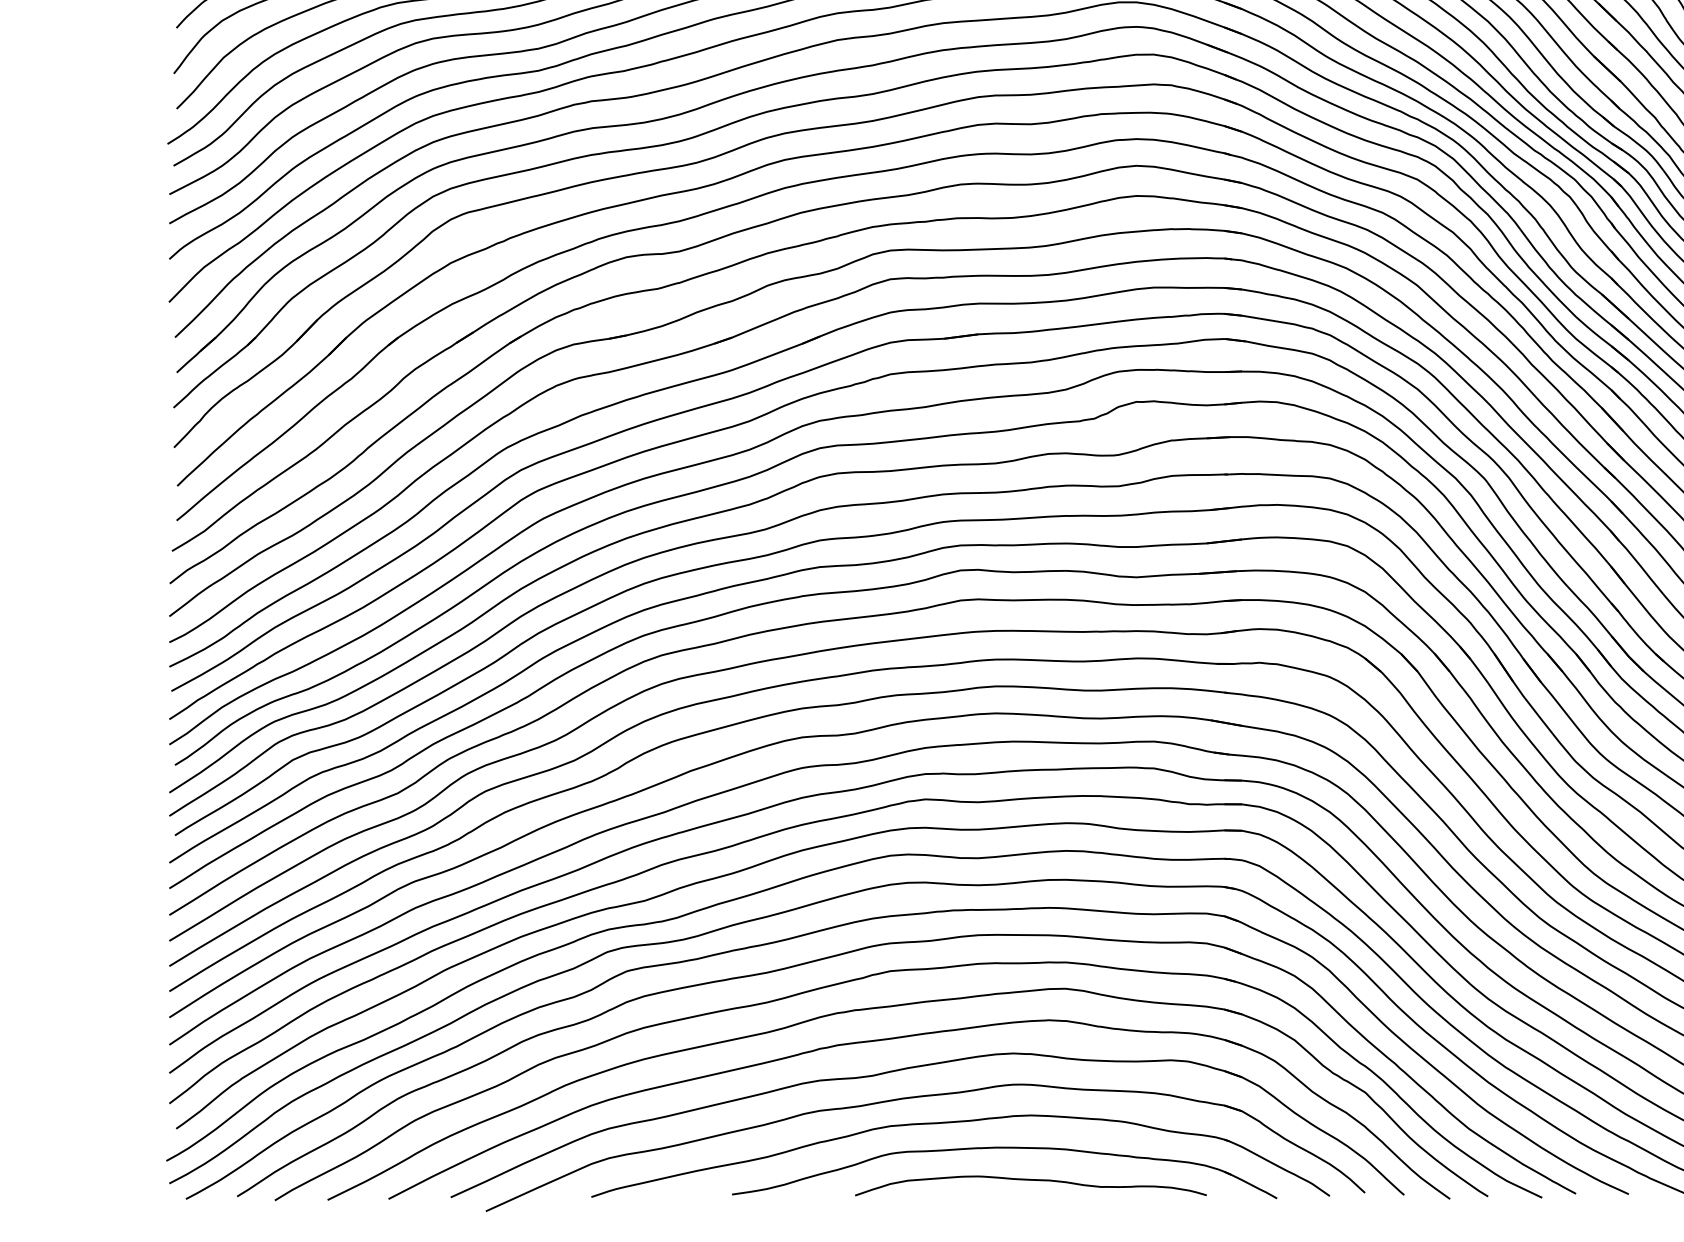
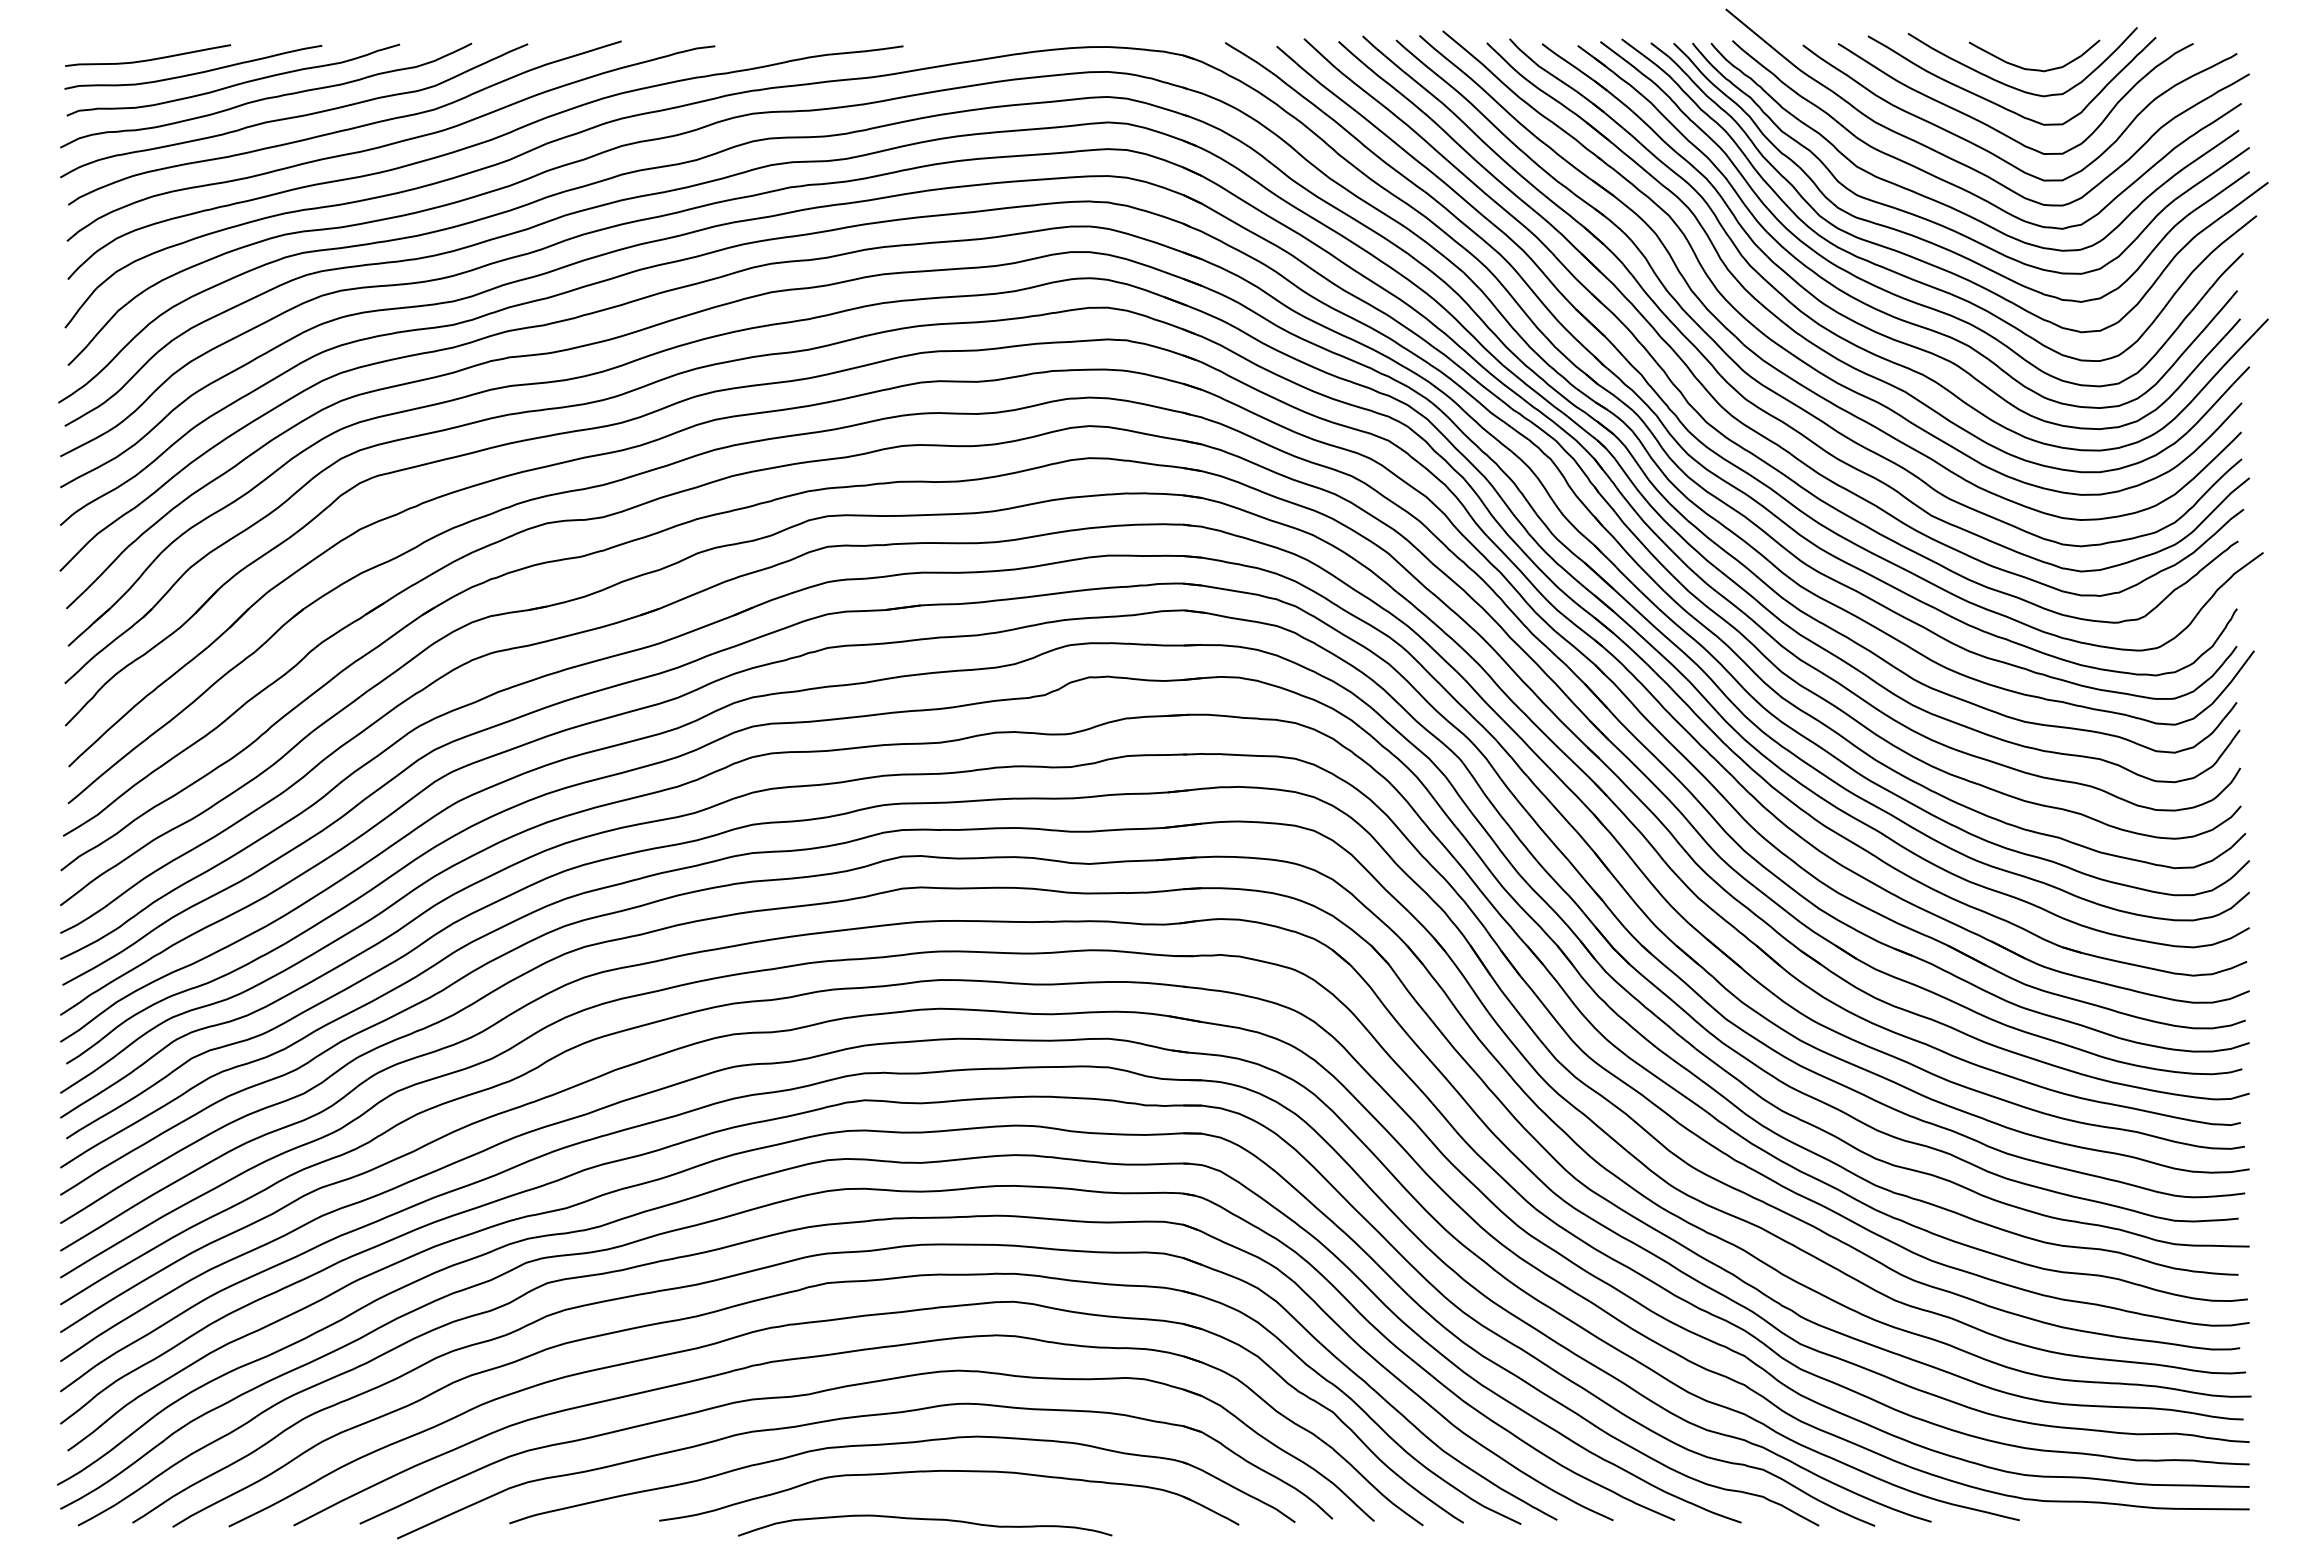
curve: (1031, 1181) -> (925, 1520), moved

